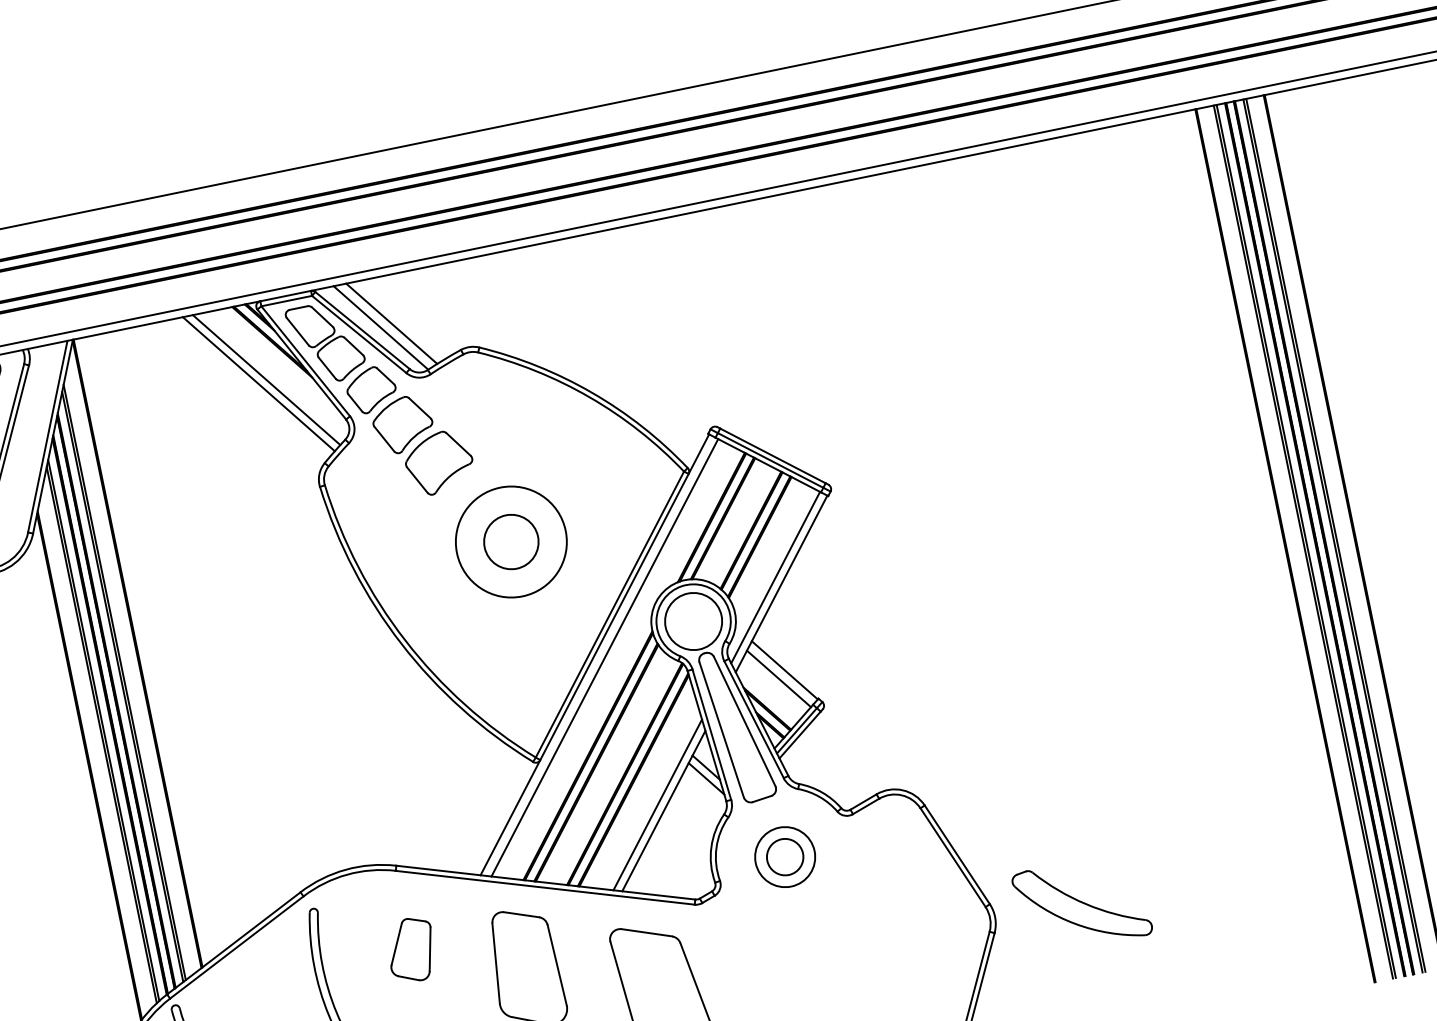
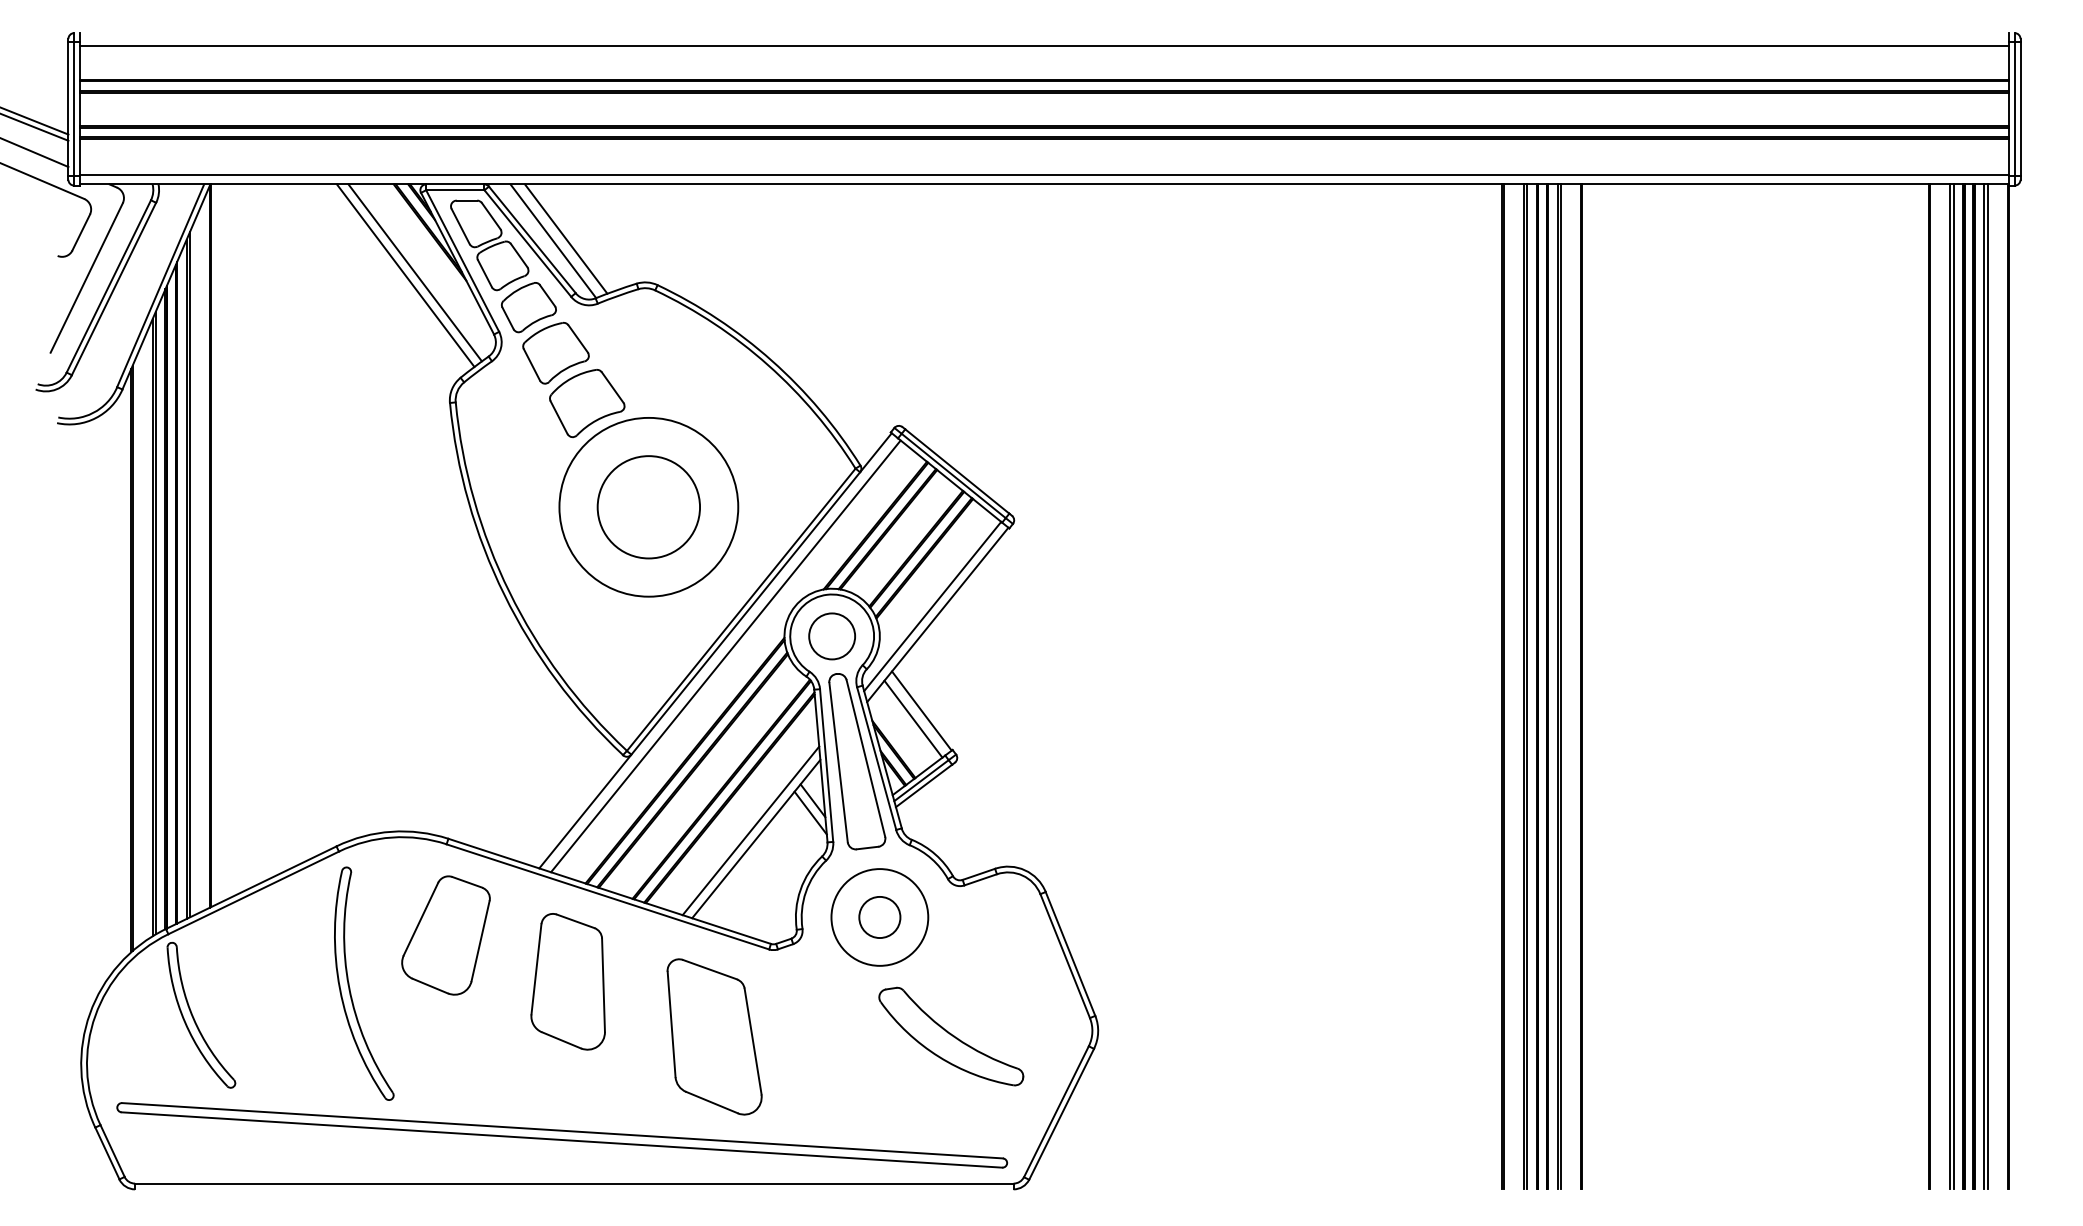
circle: (510, 541) -> (648, 506), size x1.43
circle: (511, 542) -> (648, 507), size x1.67
circle: (693, 621) -> (832, 636), size x0.71
circle: (784, 857) -> (879, 917), size x1.43
part: (1082, 903) -> (951, 1036), moved
part: (411, 950) -> (445, 935), size x1.67

